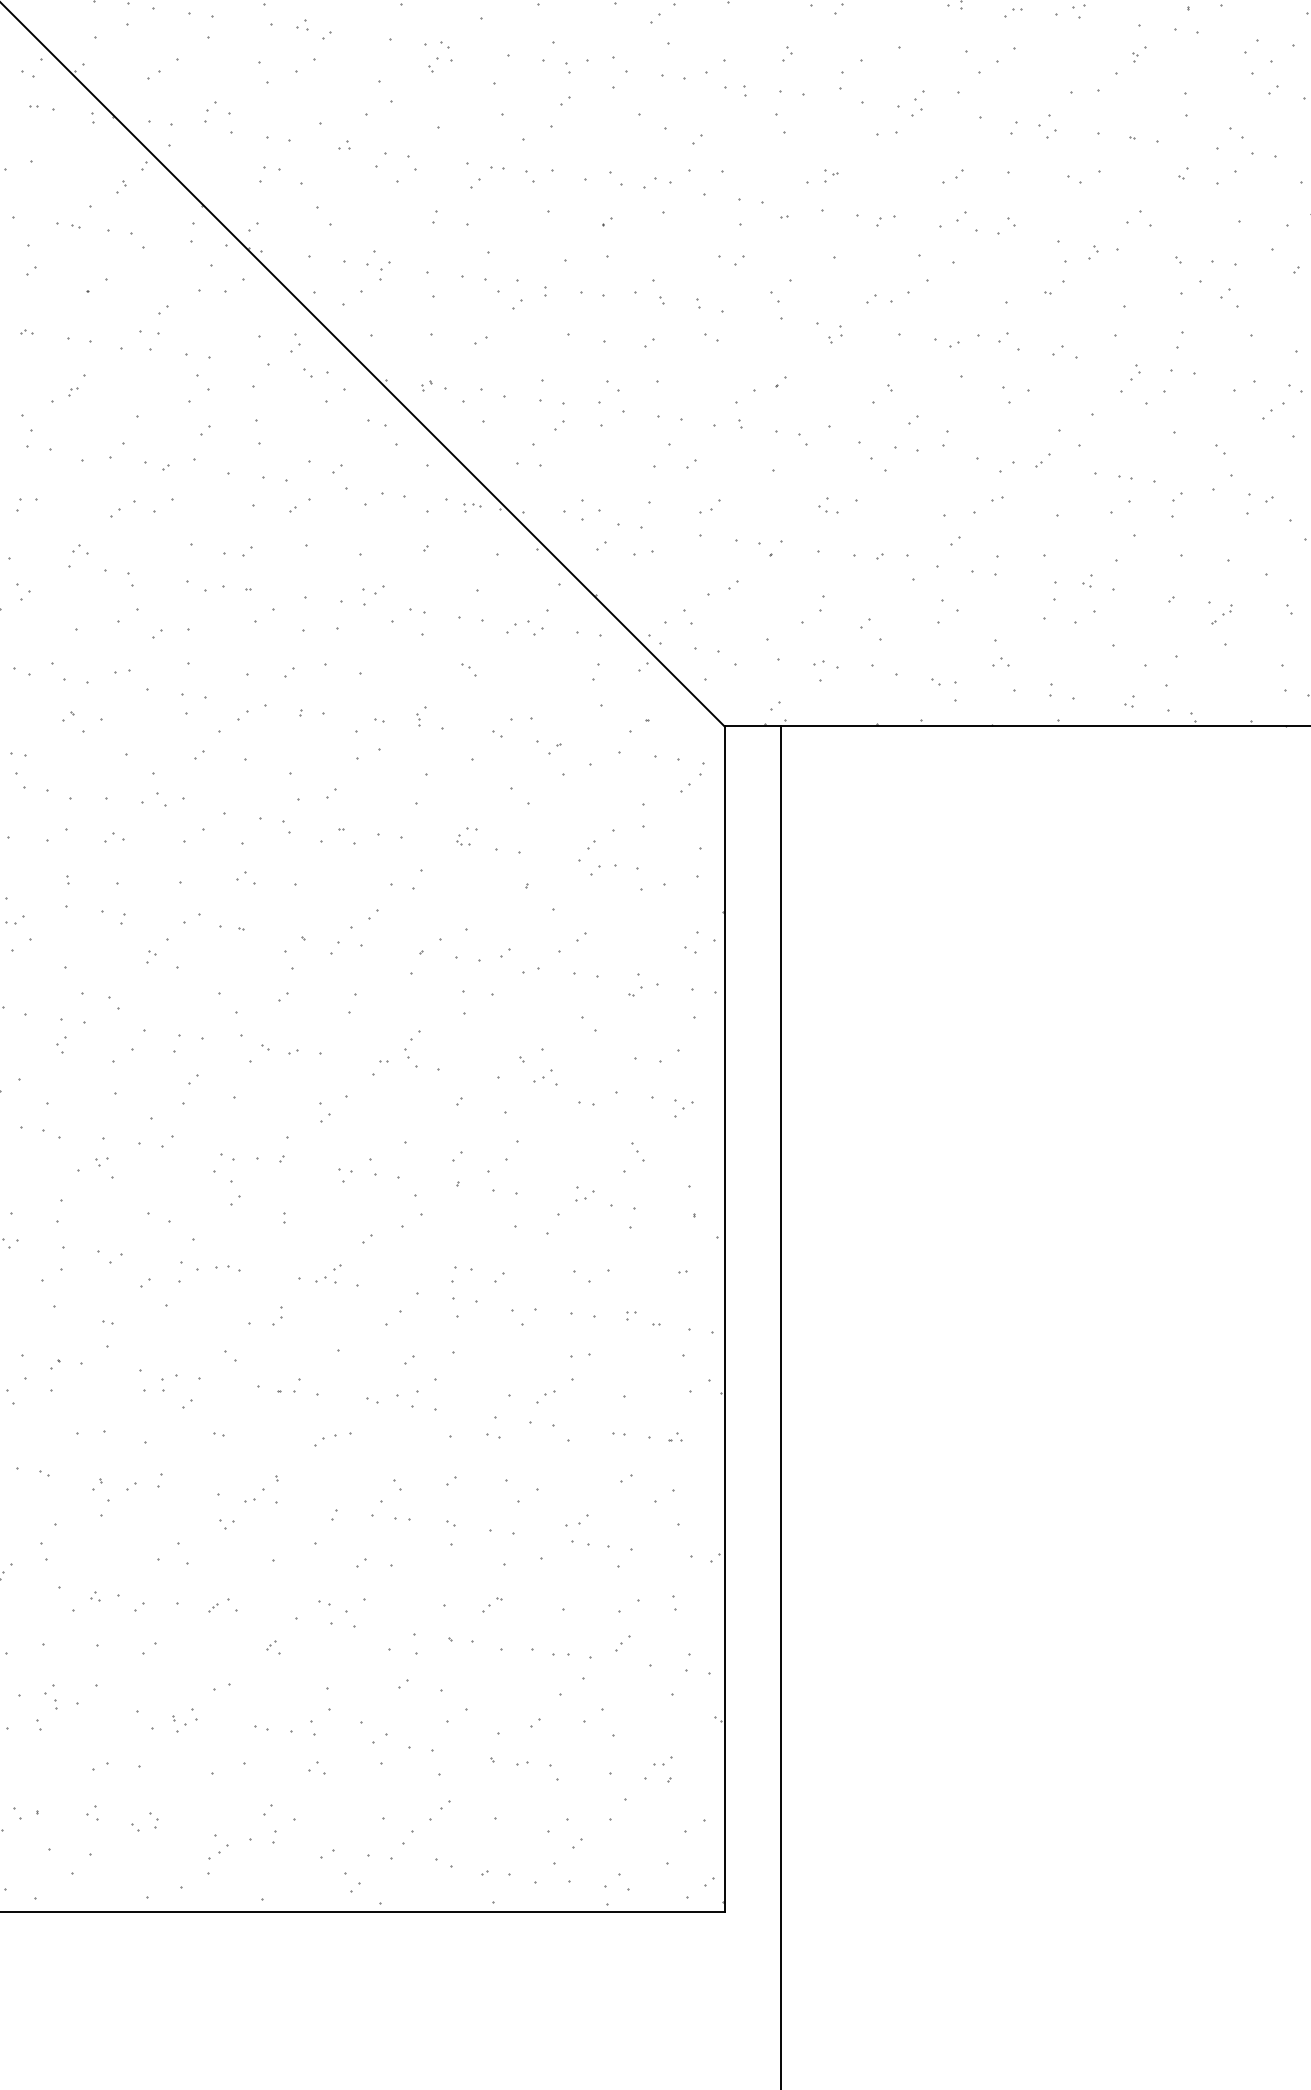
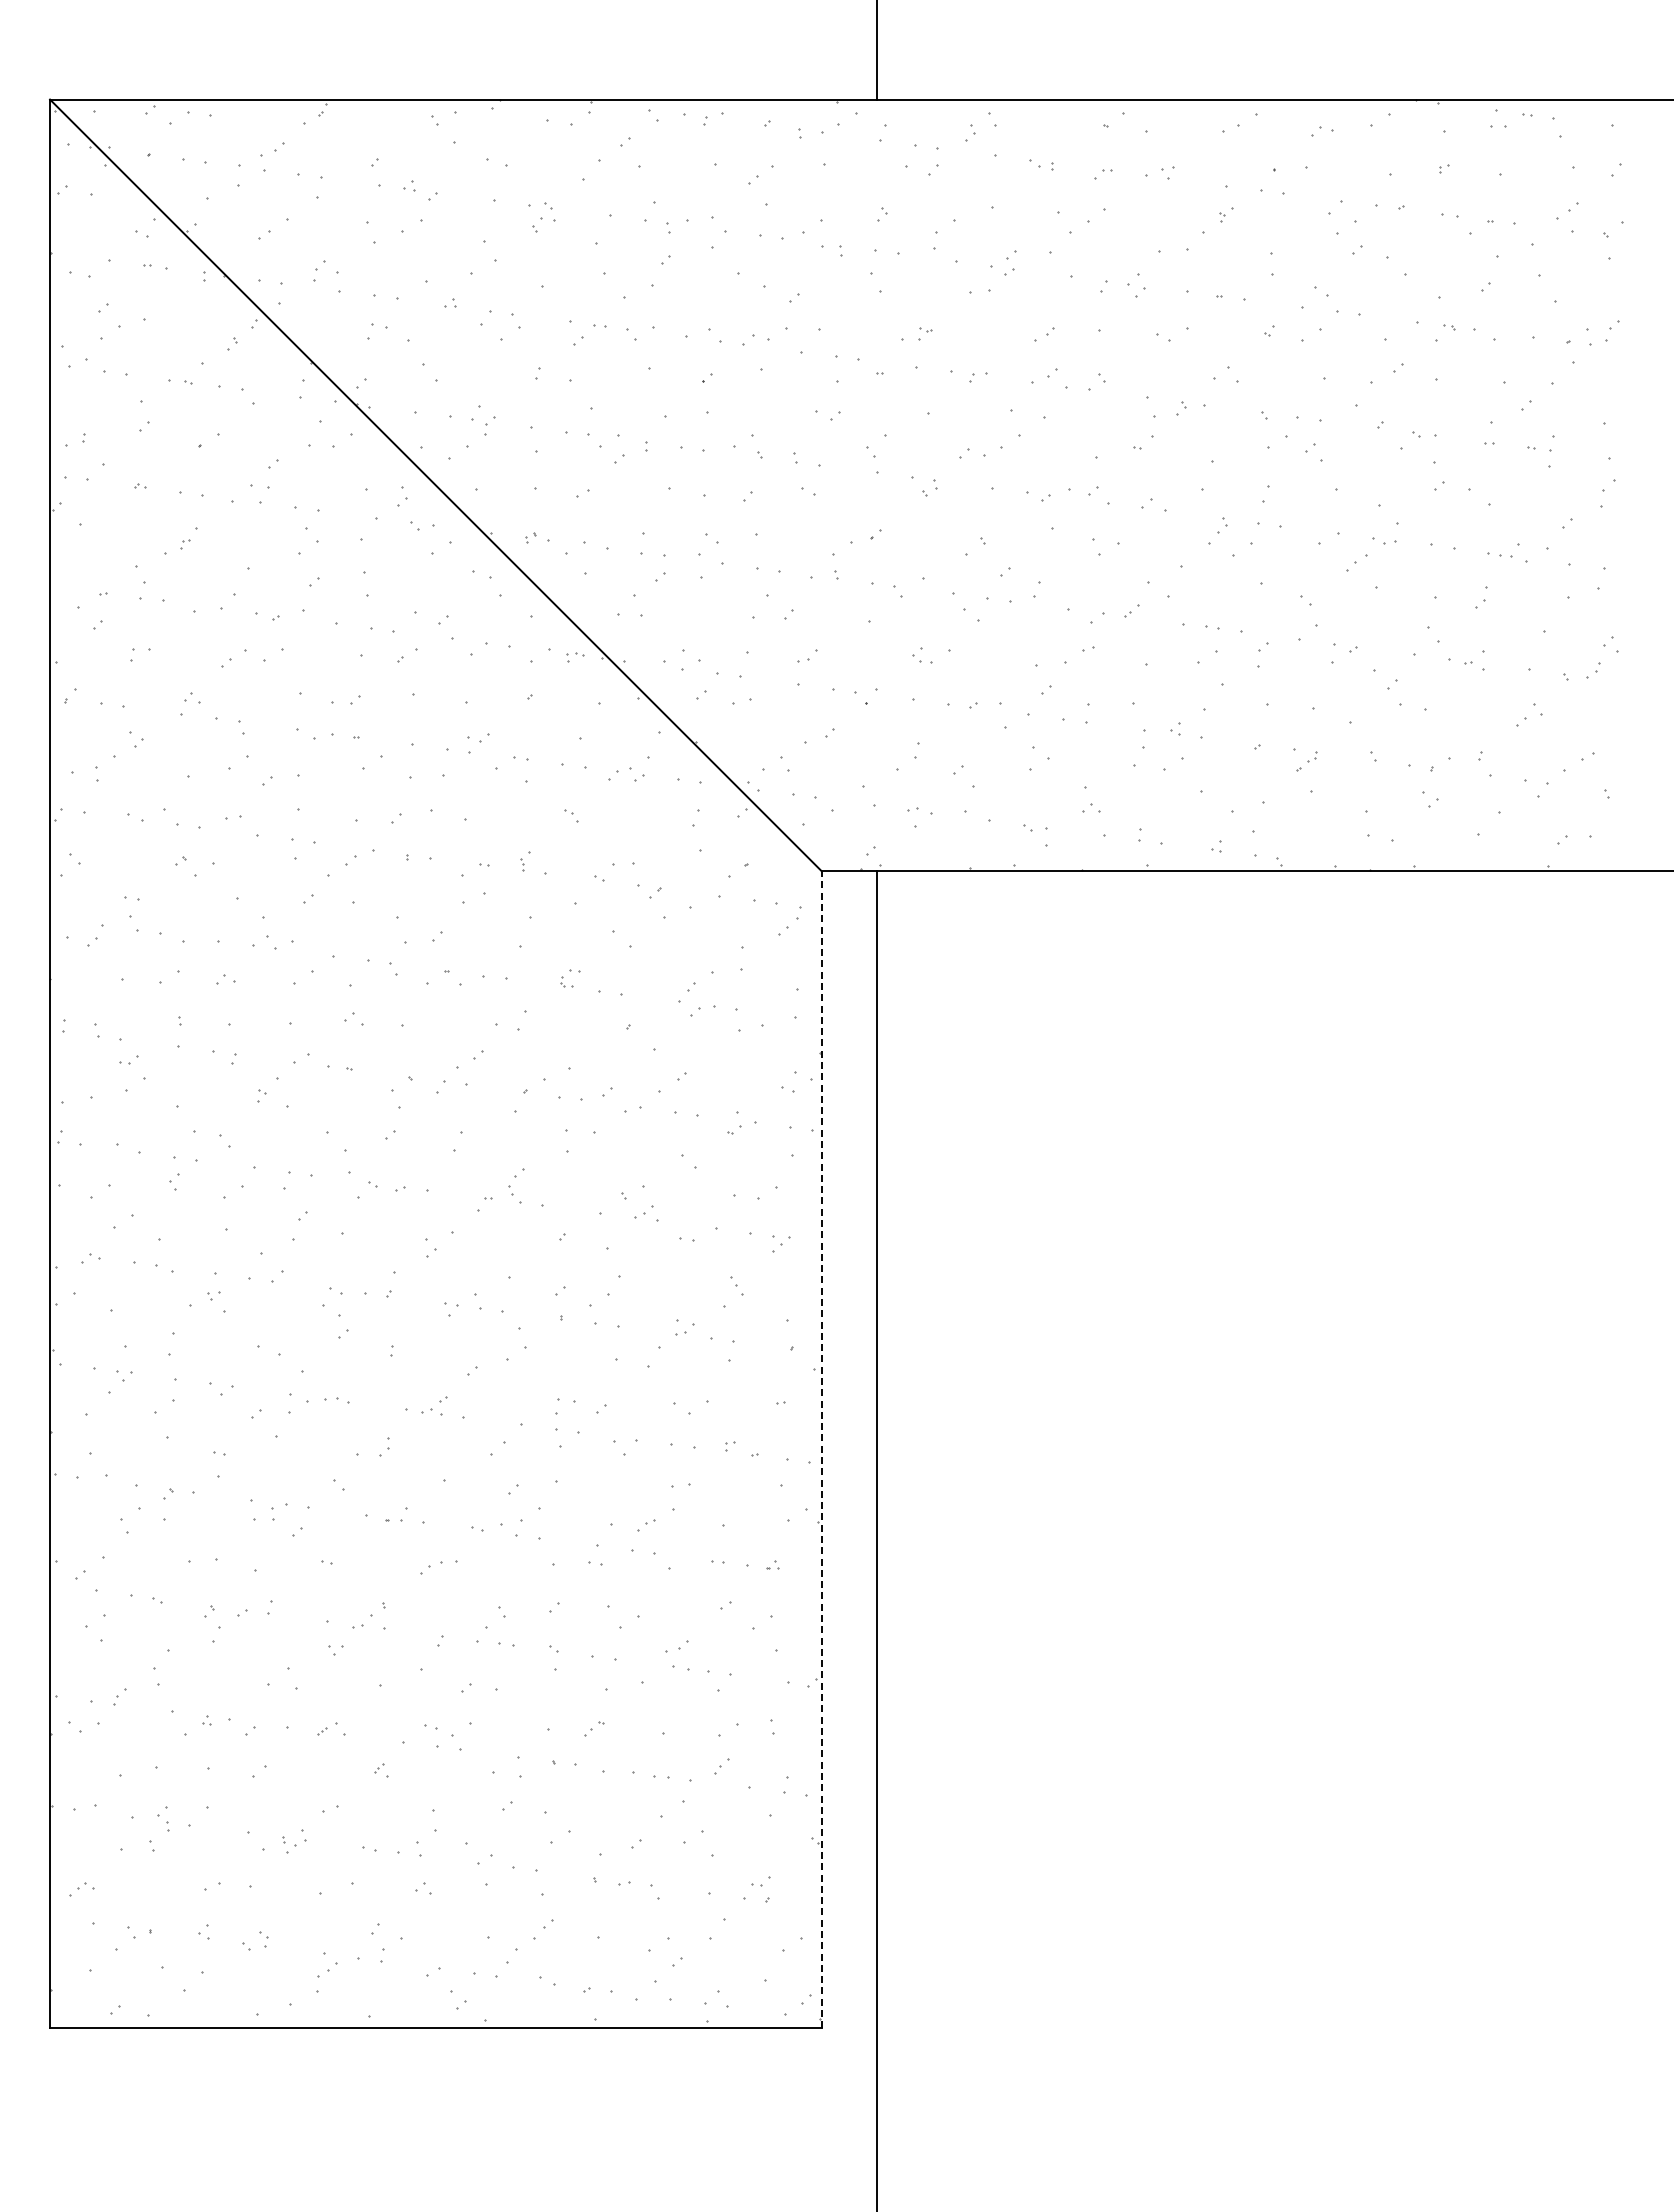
line: (724, 1318) -> (821, 1449), solid -> dashed

